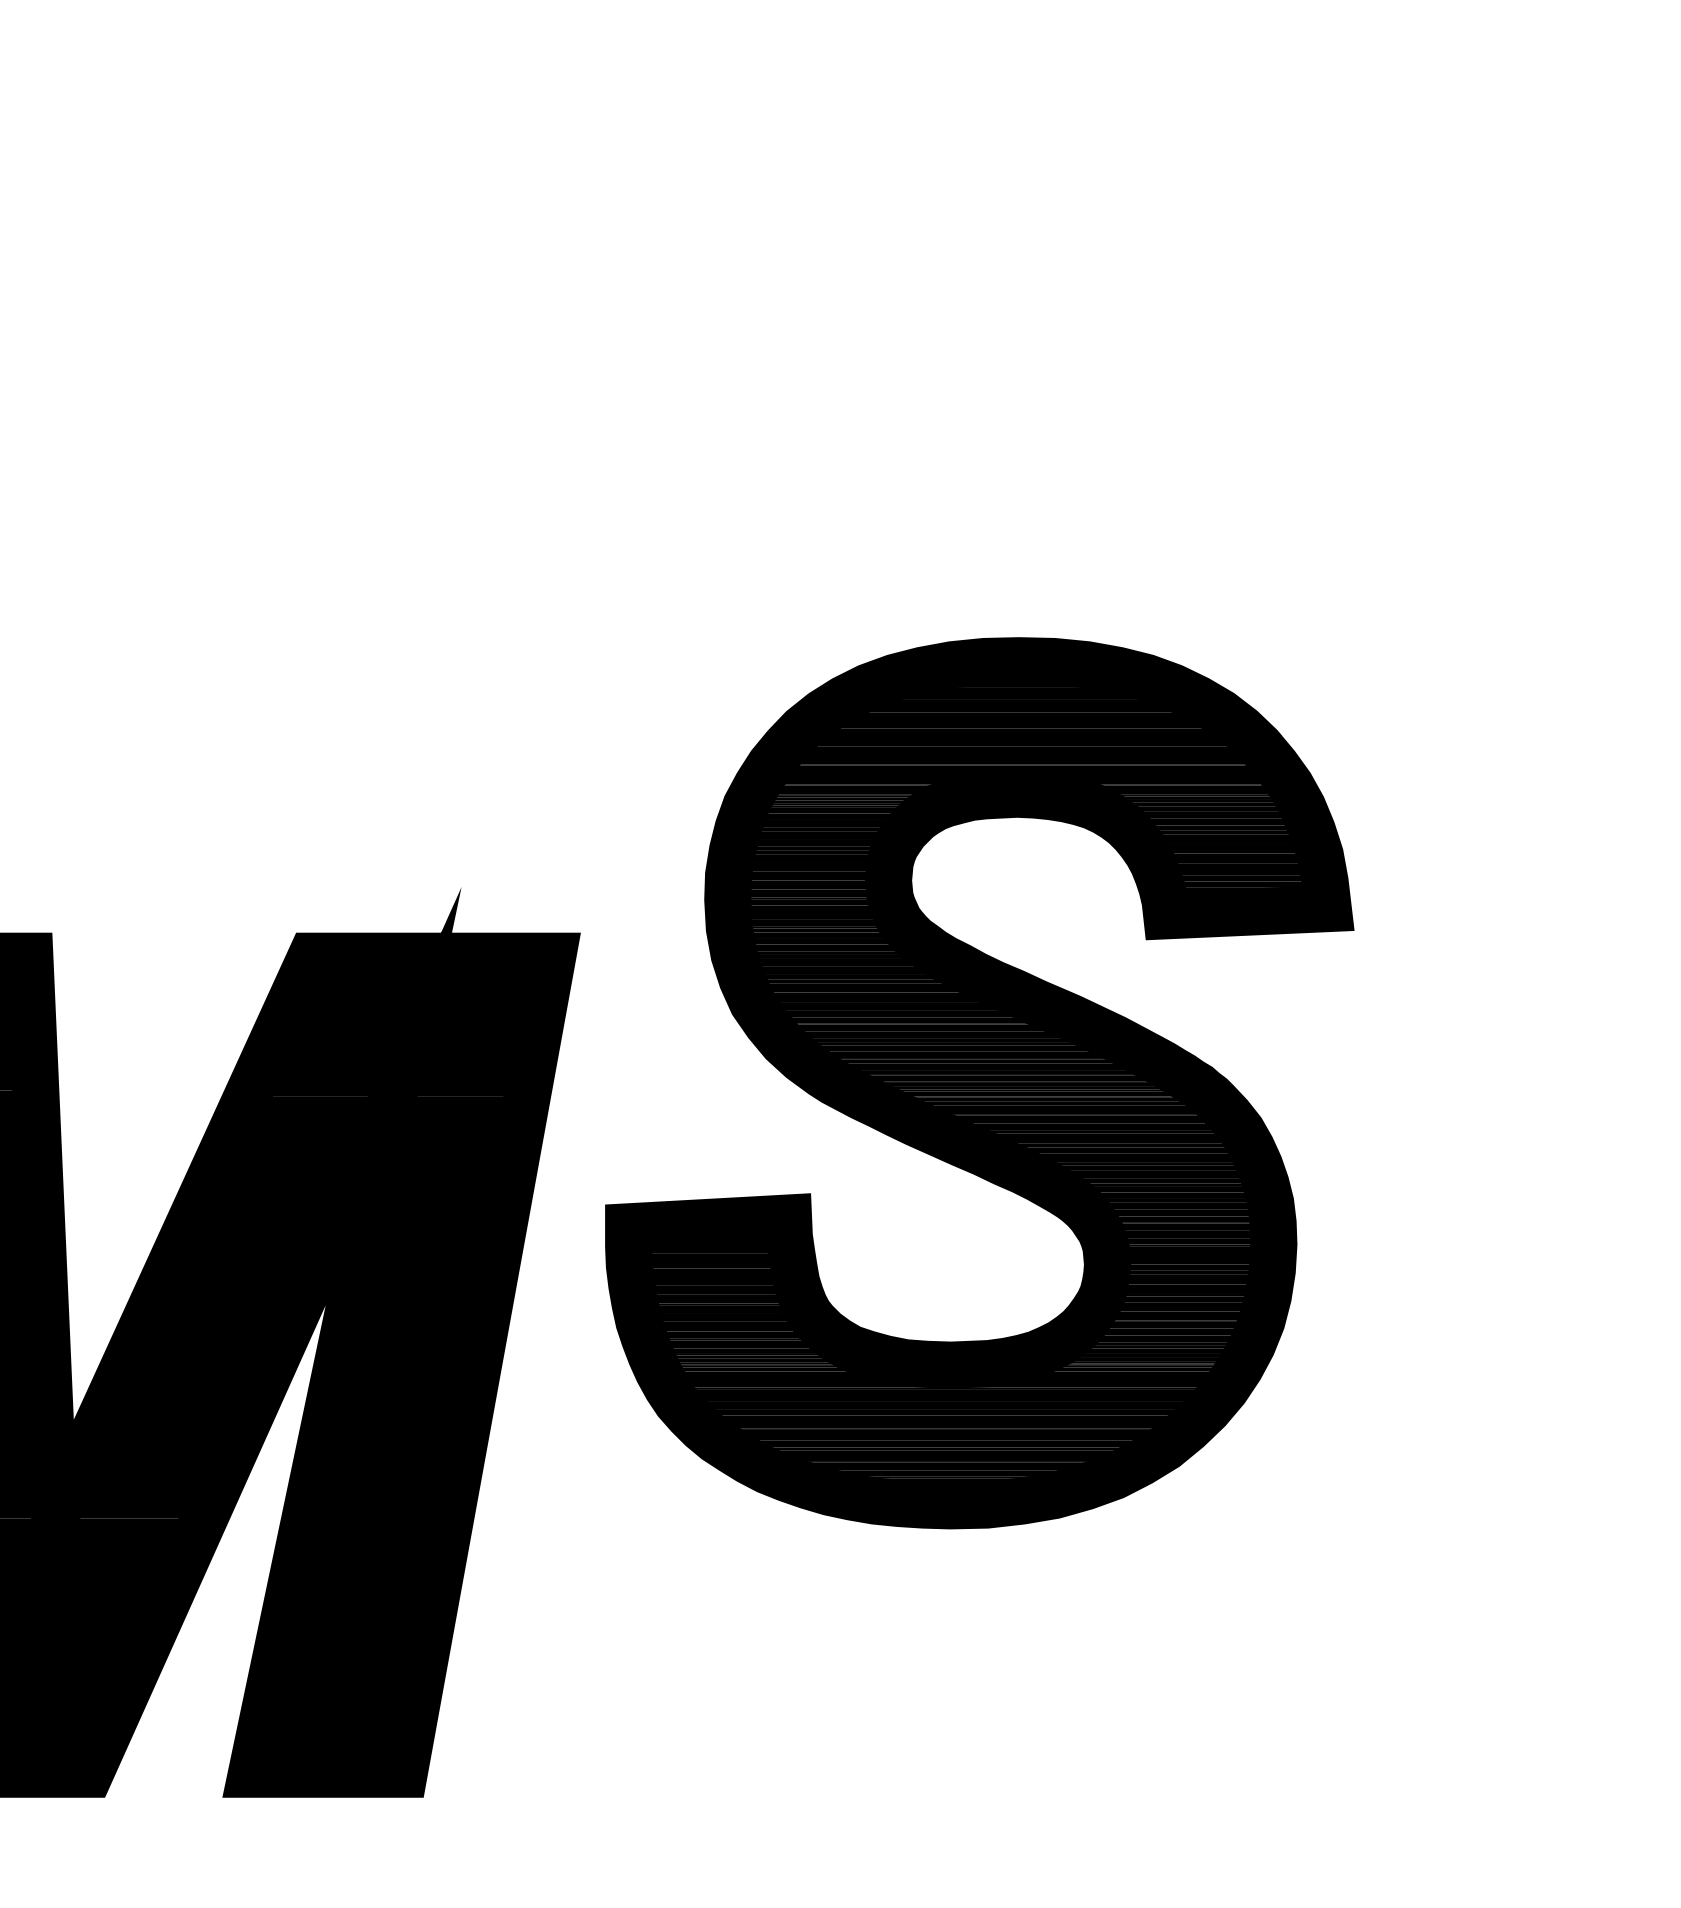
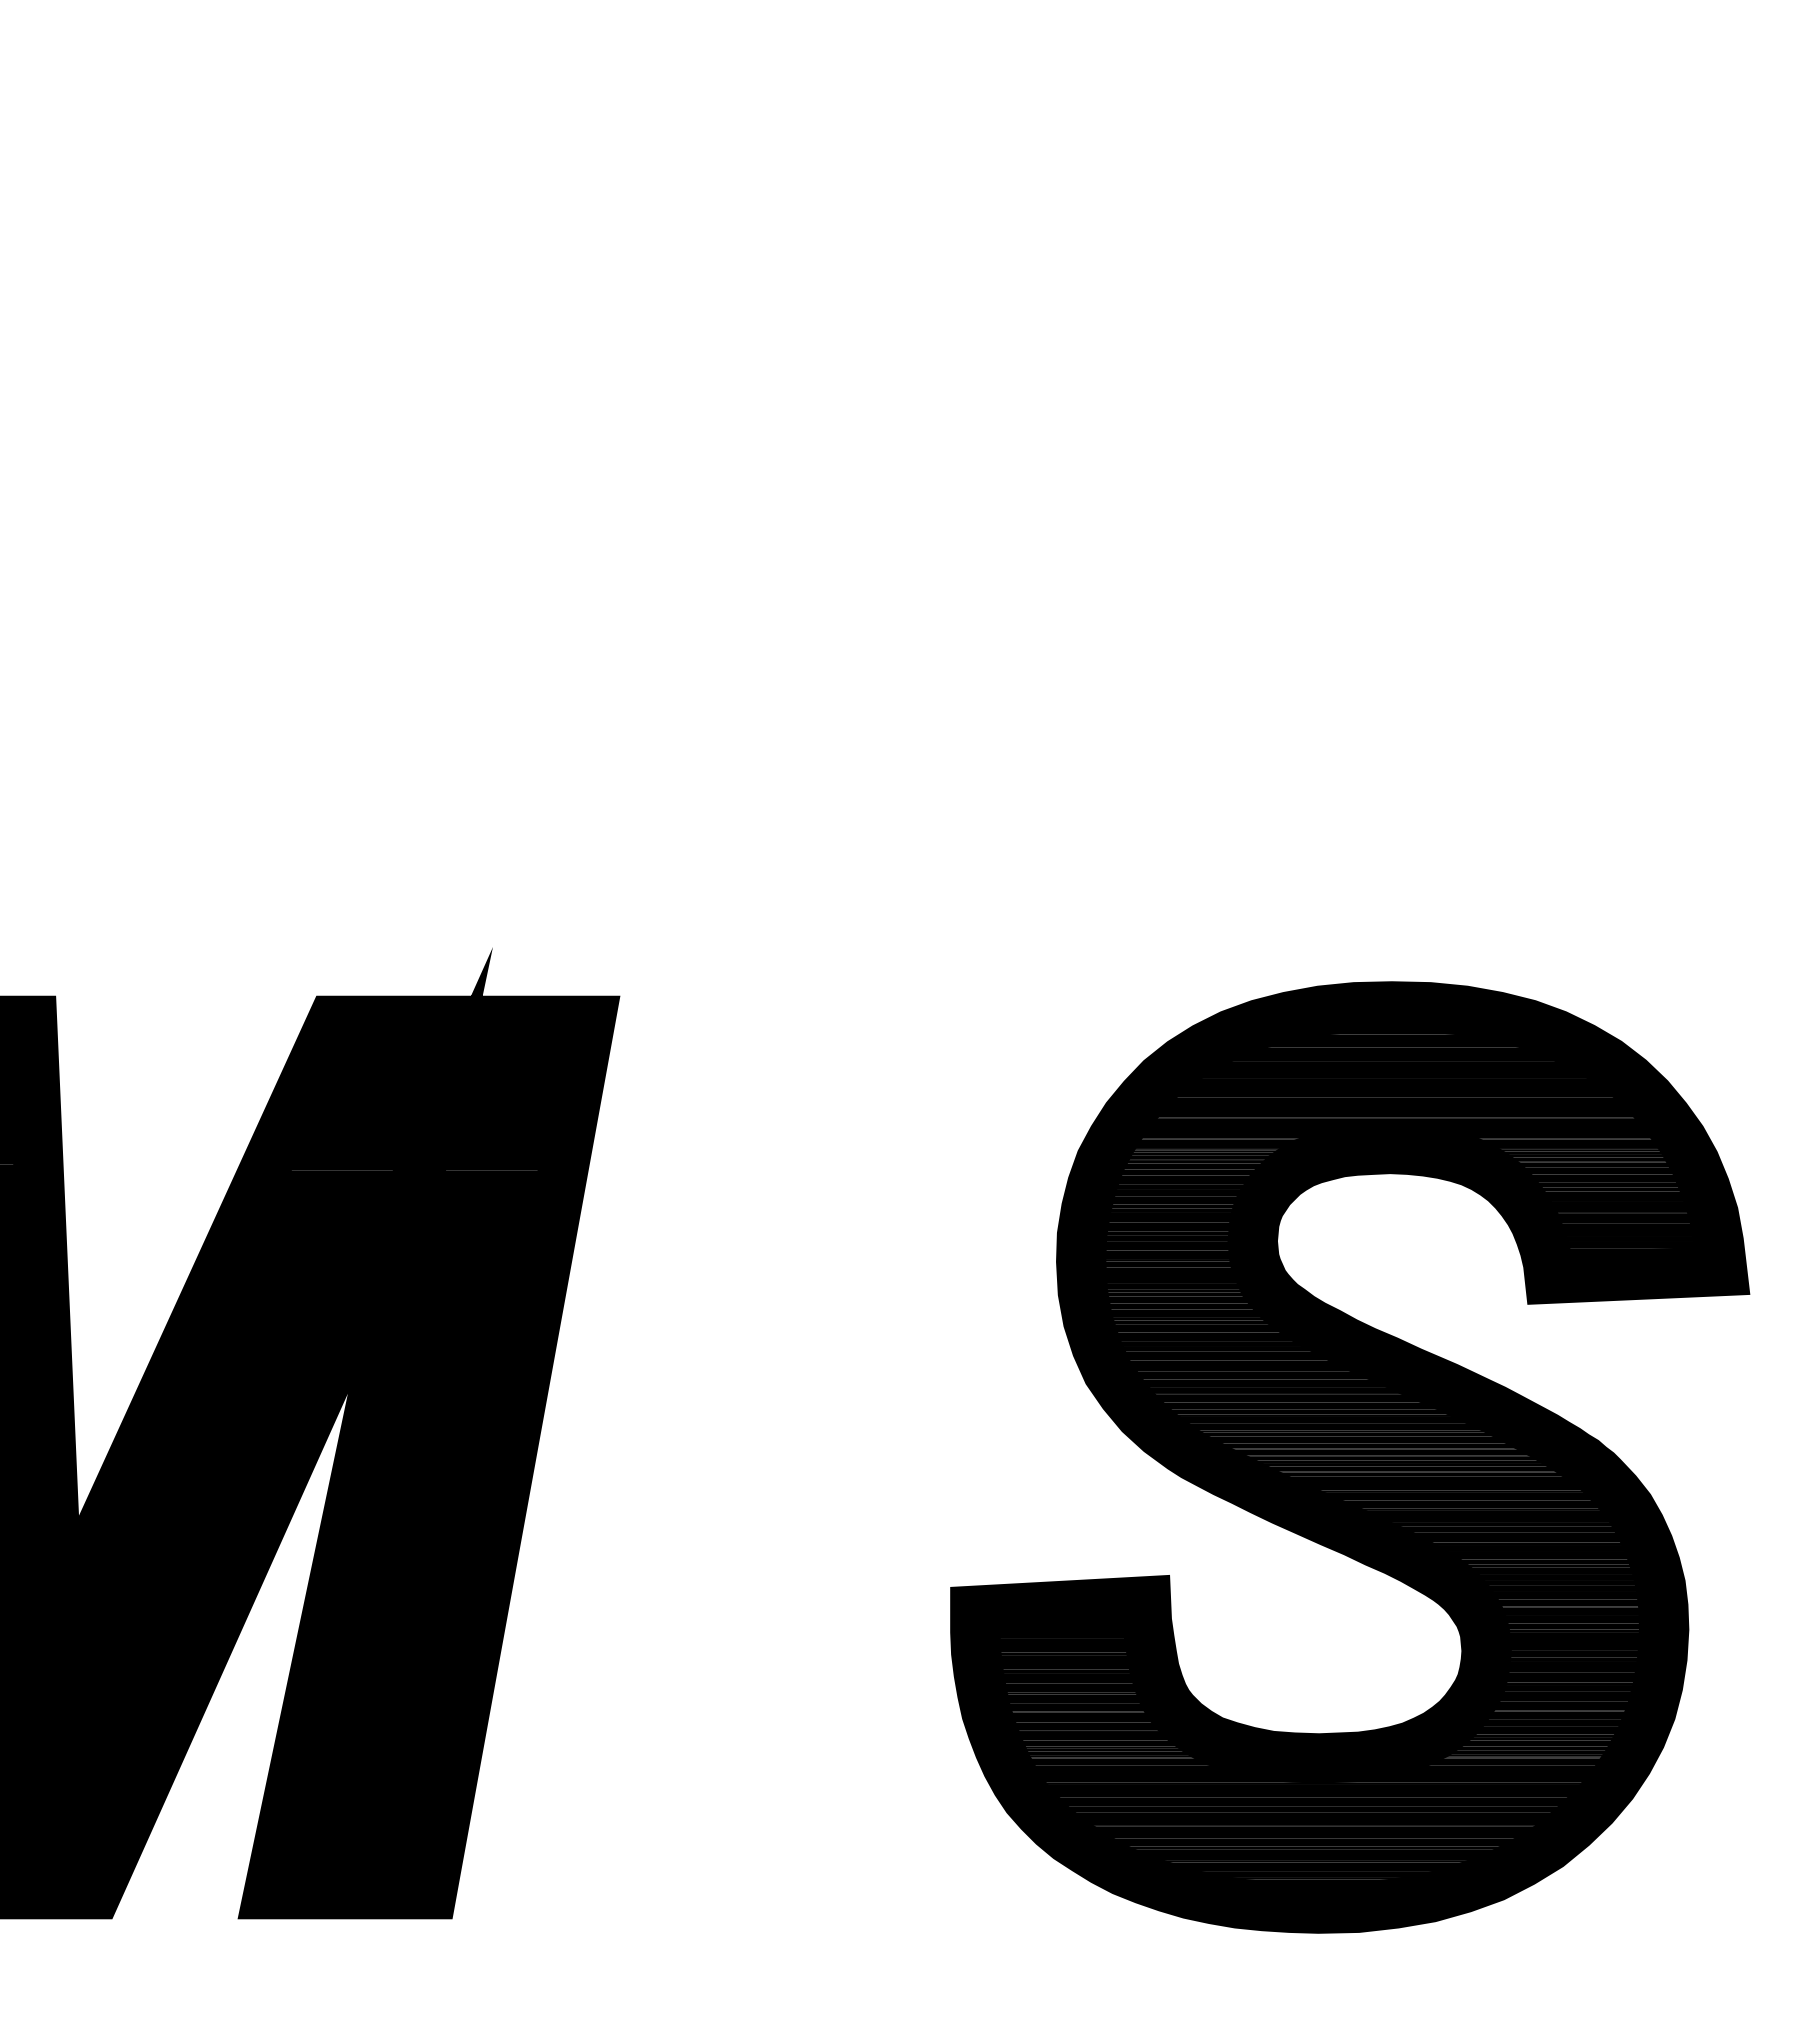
part: (980, 1083) -> (1350, 1457), moved

